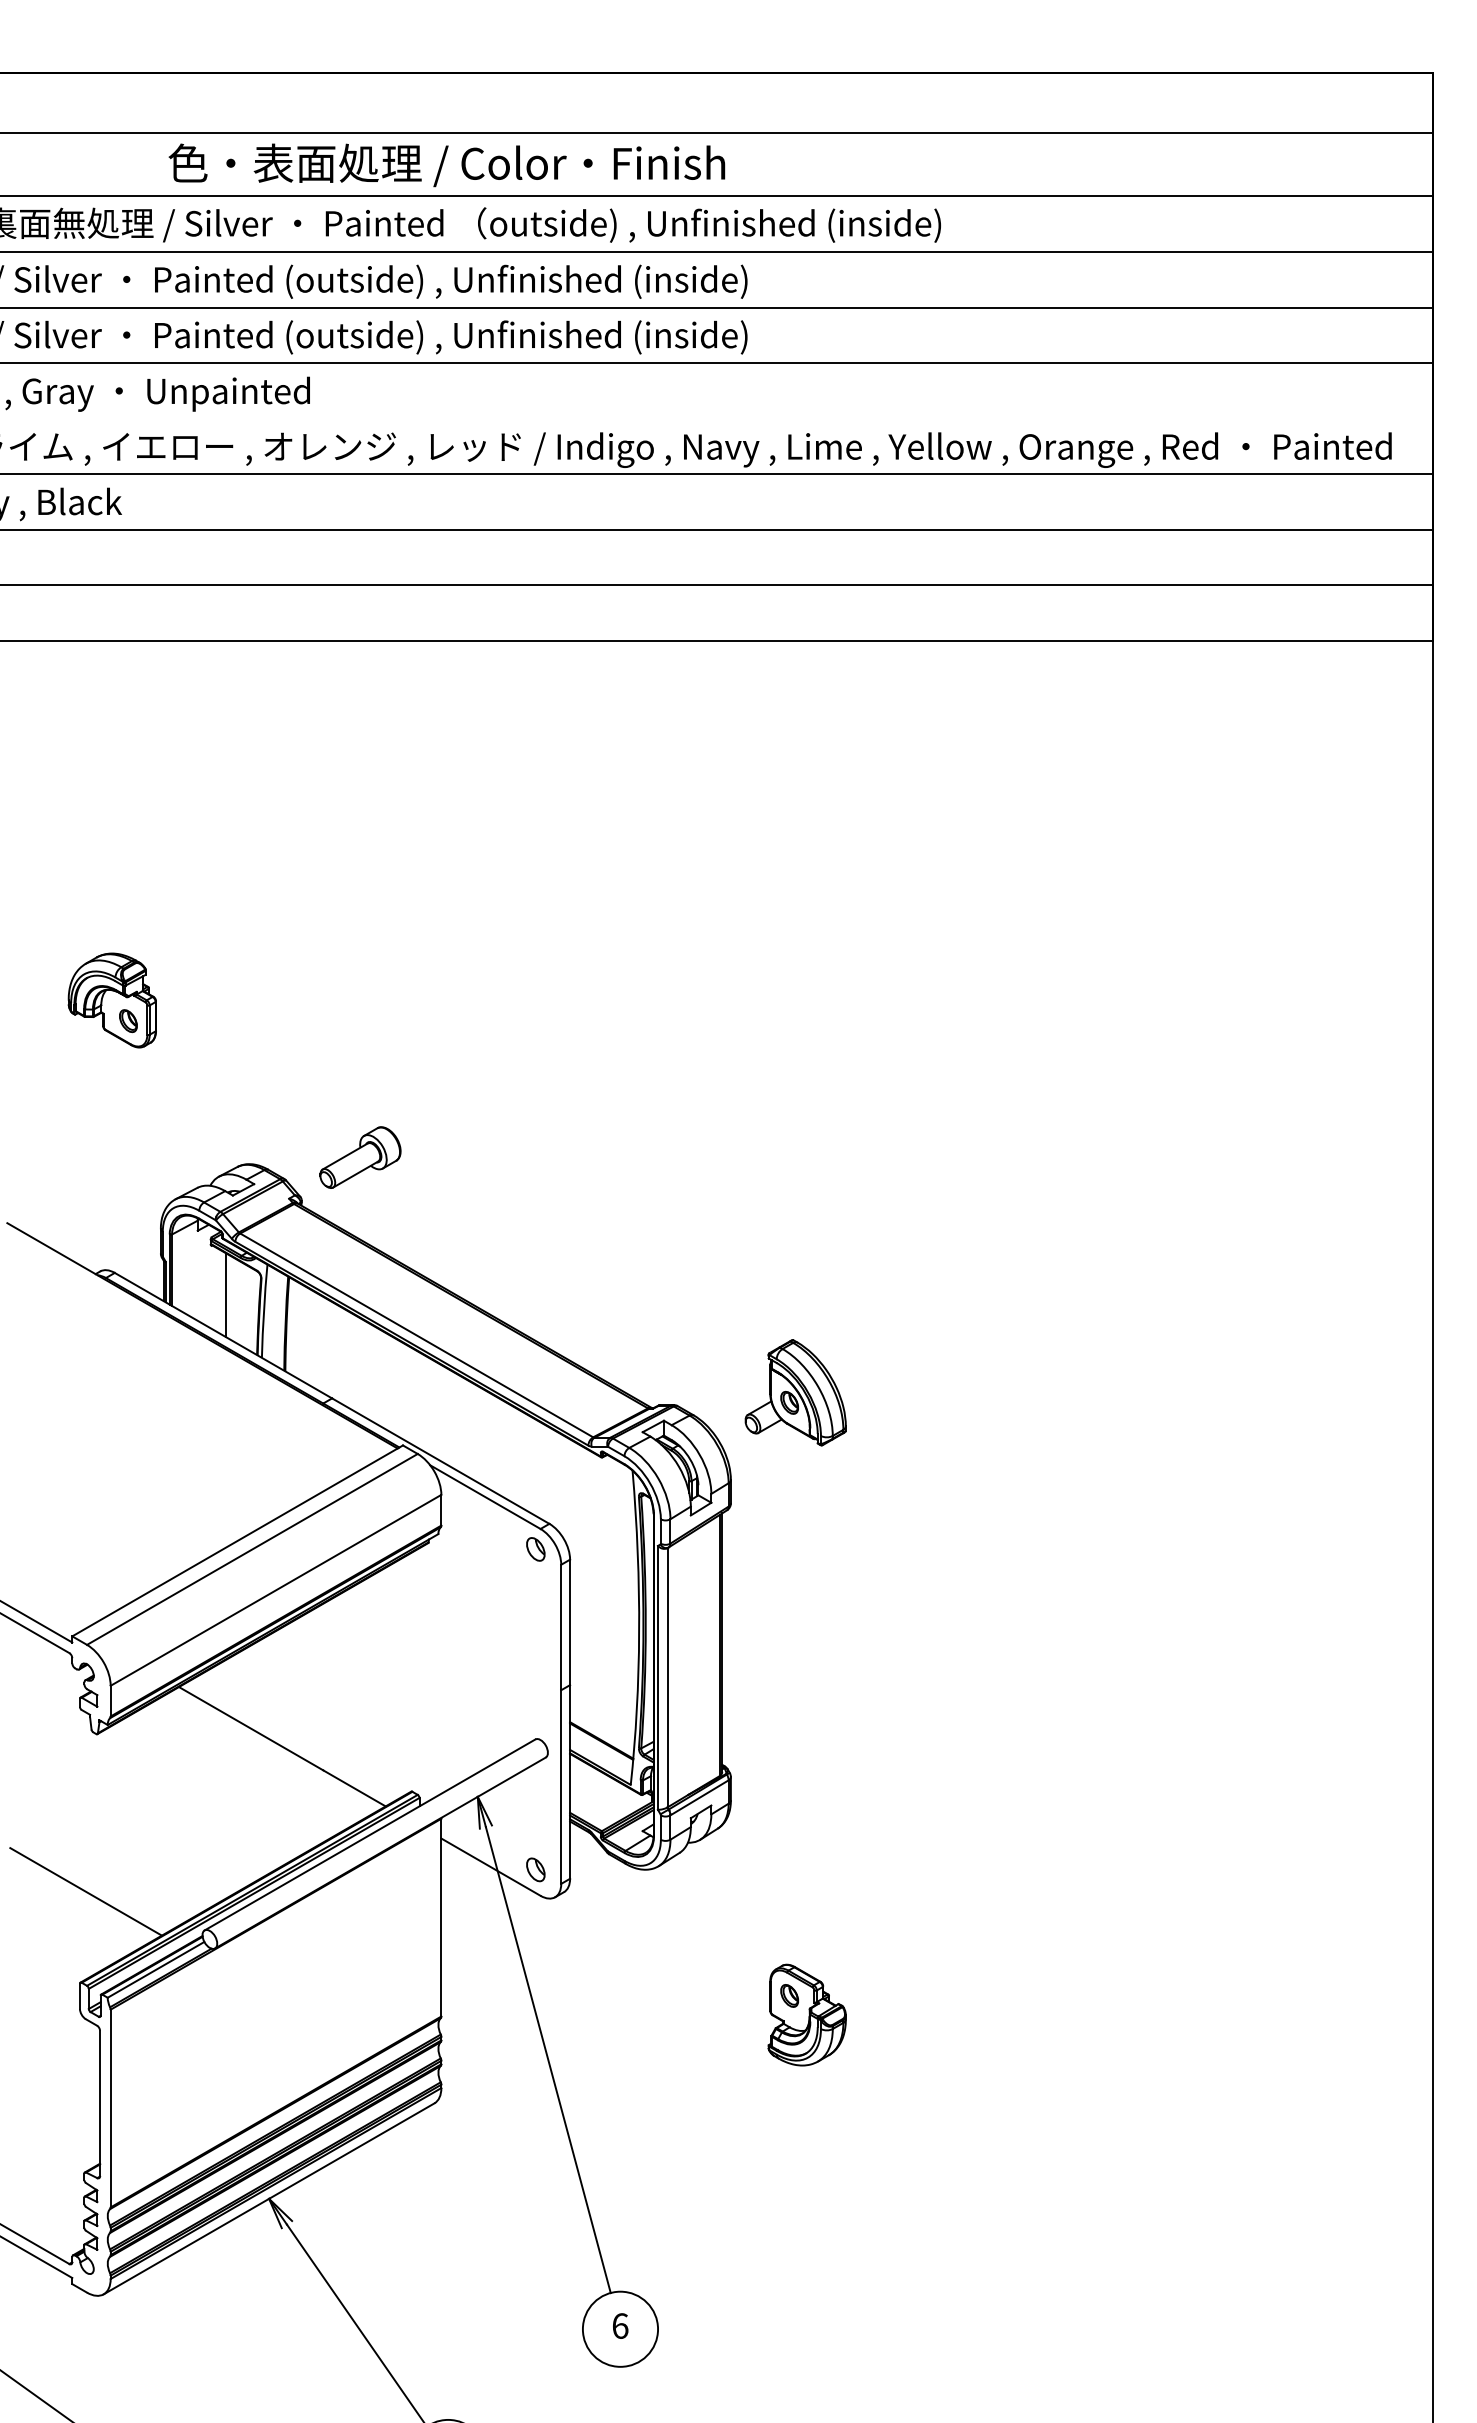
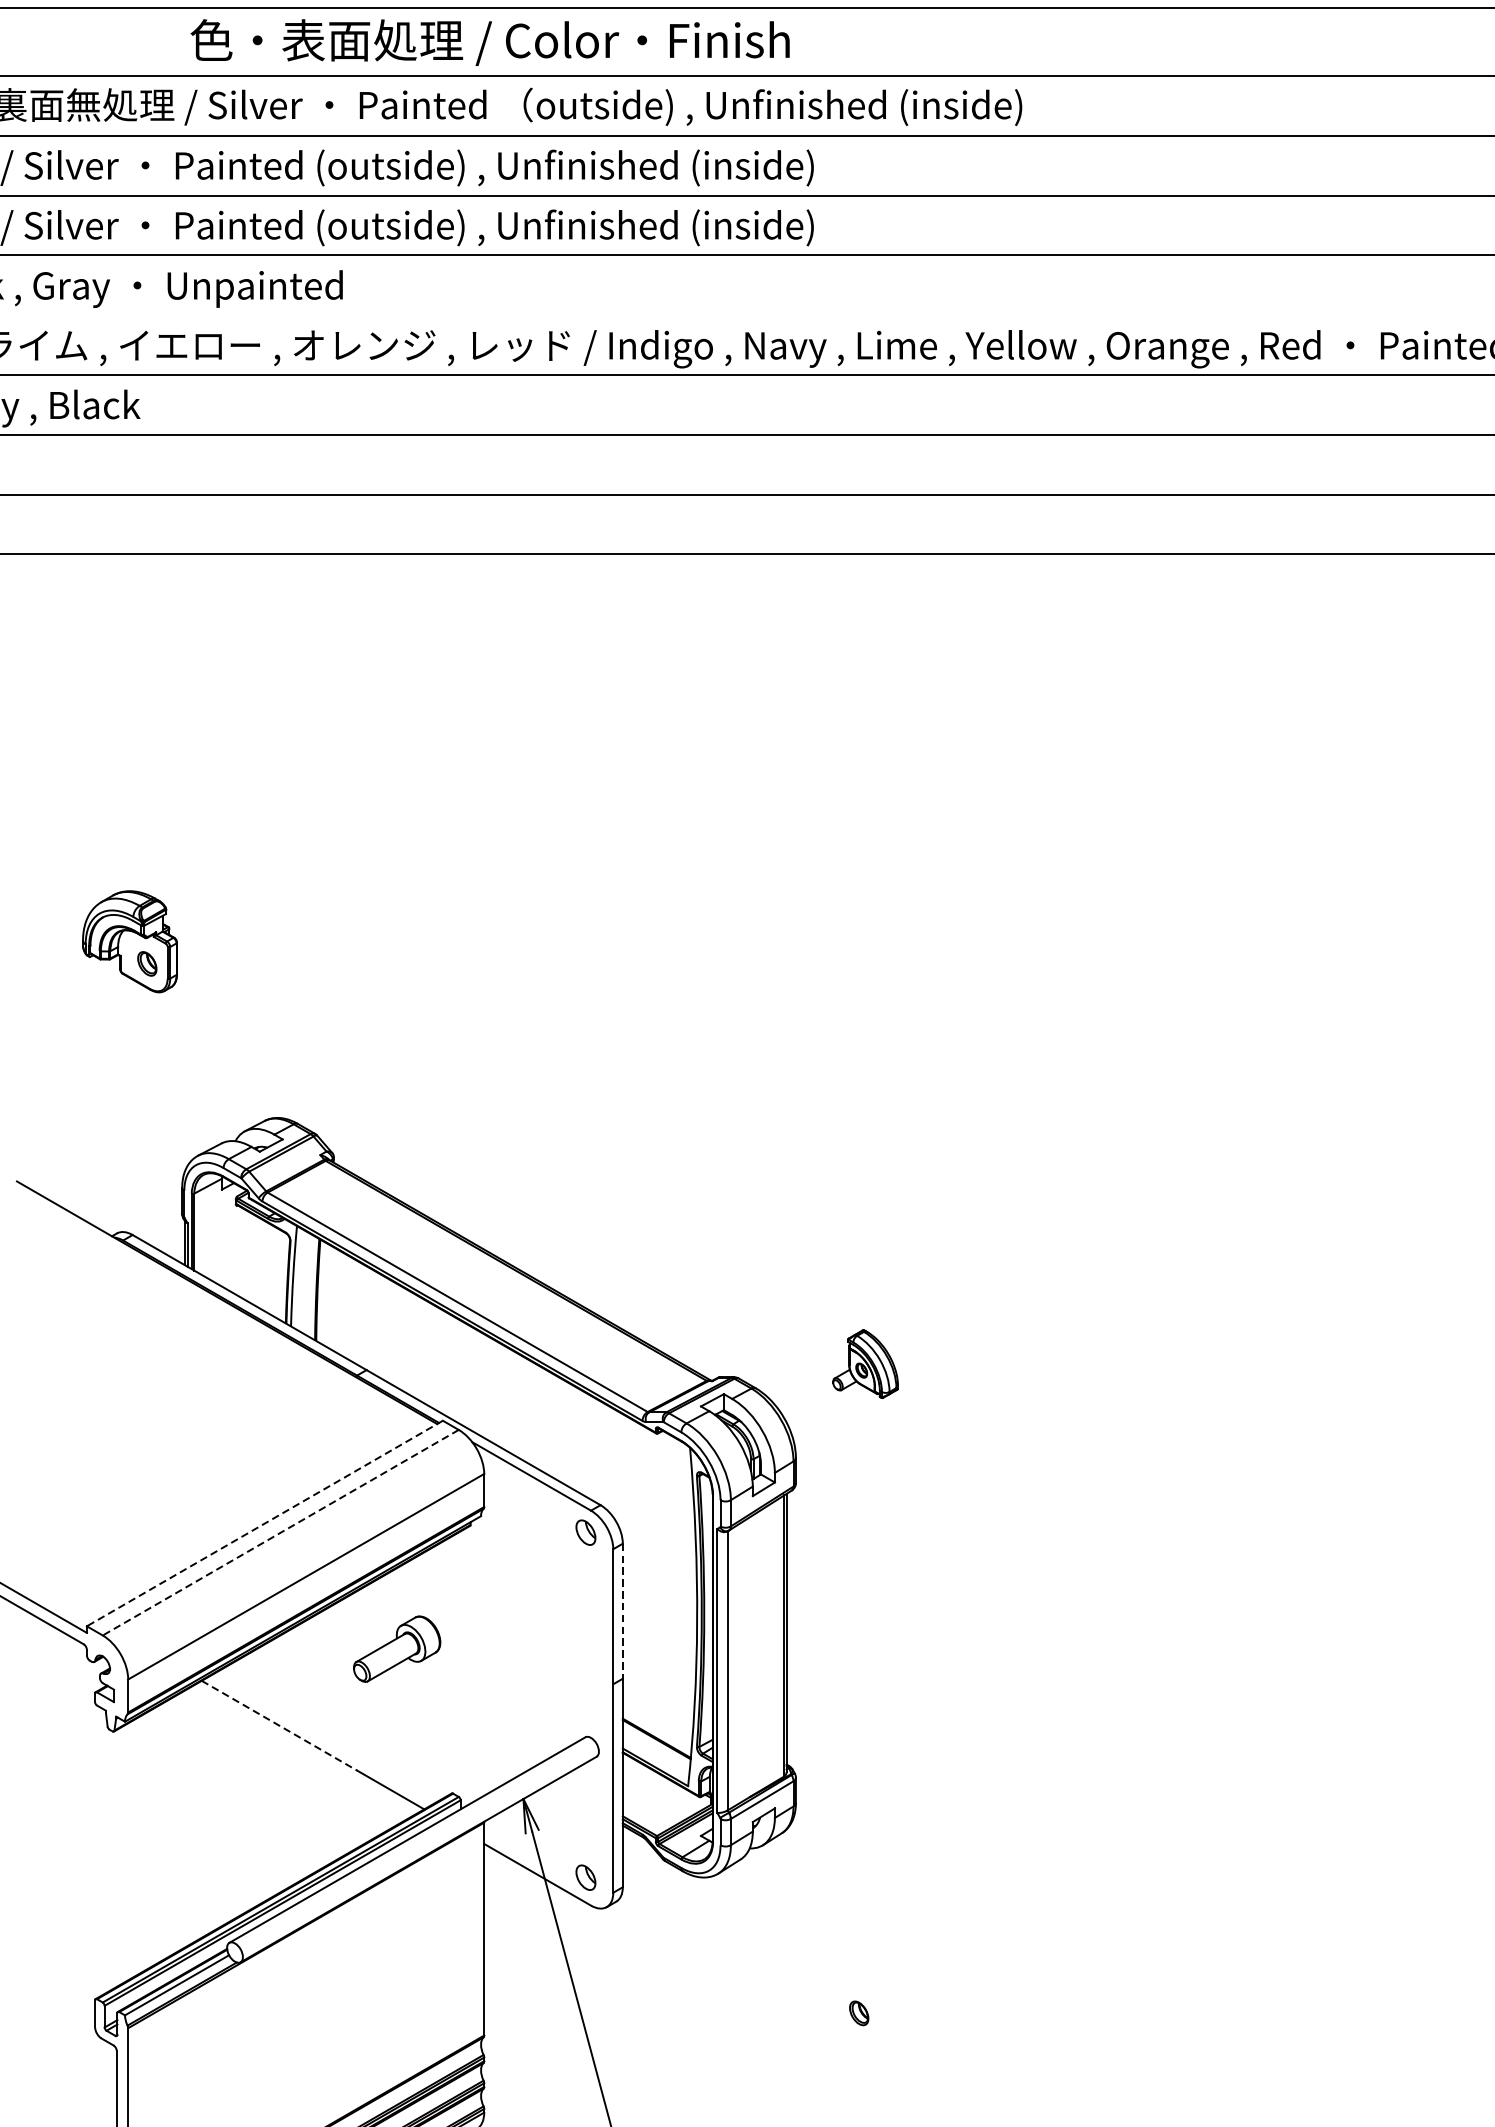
part: (360, 1157) -> (397, 1649), moved
line: (225, 1295) -> (251, 1259), removed
part: (795, 1392) -> (865, 1363), size x0.6
line: (237, 1540) -> (264, 1523), solid -> dashed
line: (252, 1549) -> (280, 1532), solid -> dashed
line: (570, 1622) -> (623, 1611), solid -> dashed
line: (251, 1728) -> (279, 1725), solid -> dashed
line: (85, 1891) -> (101, 1900), removed
part: (806, 2014) -> (877, 2033), removed

